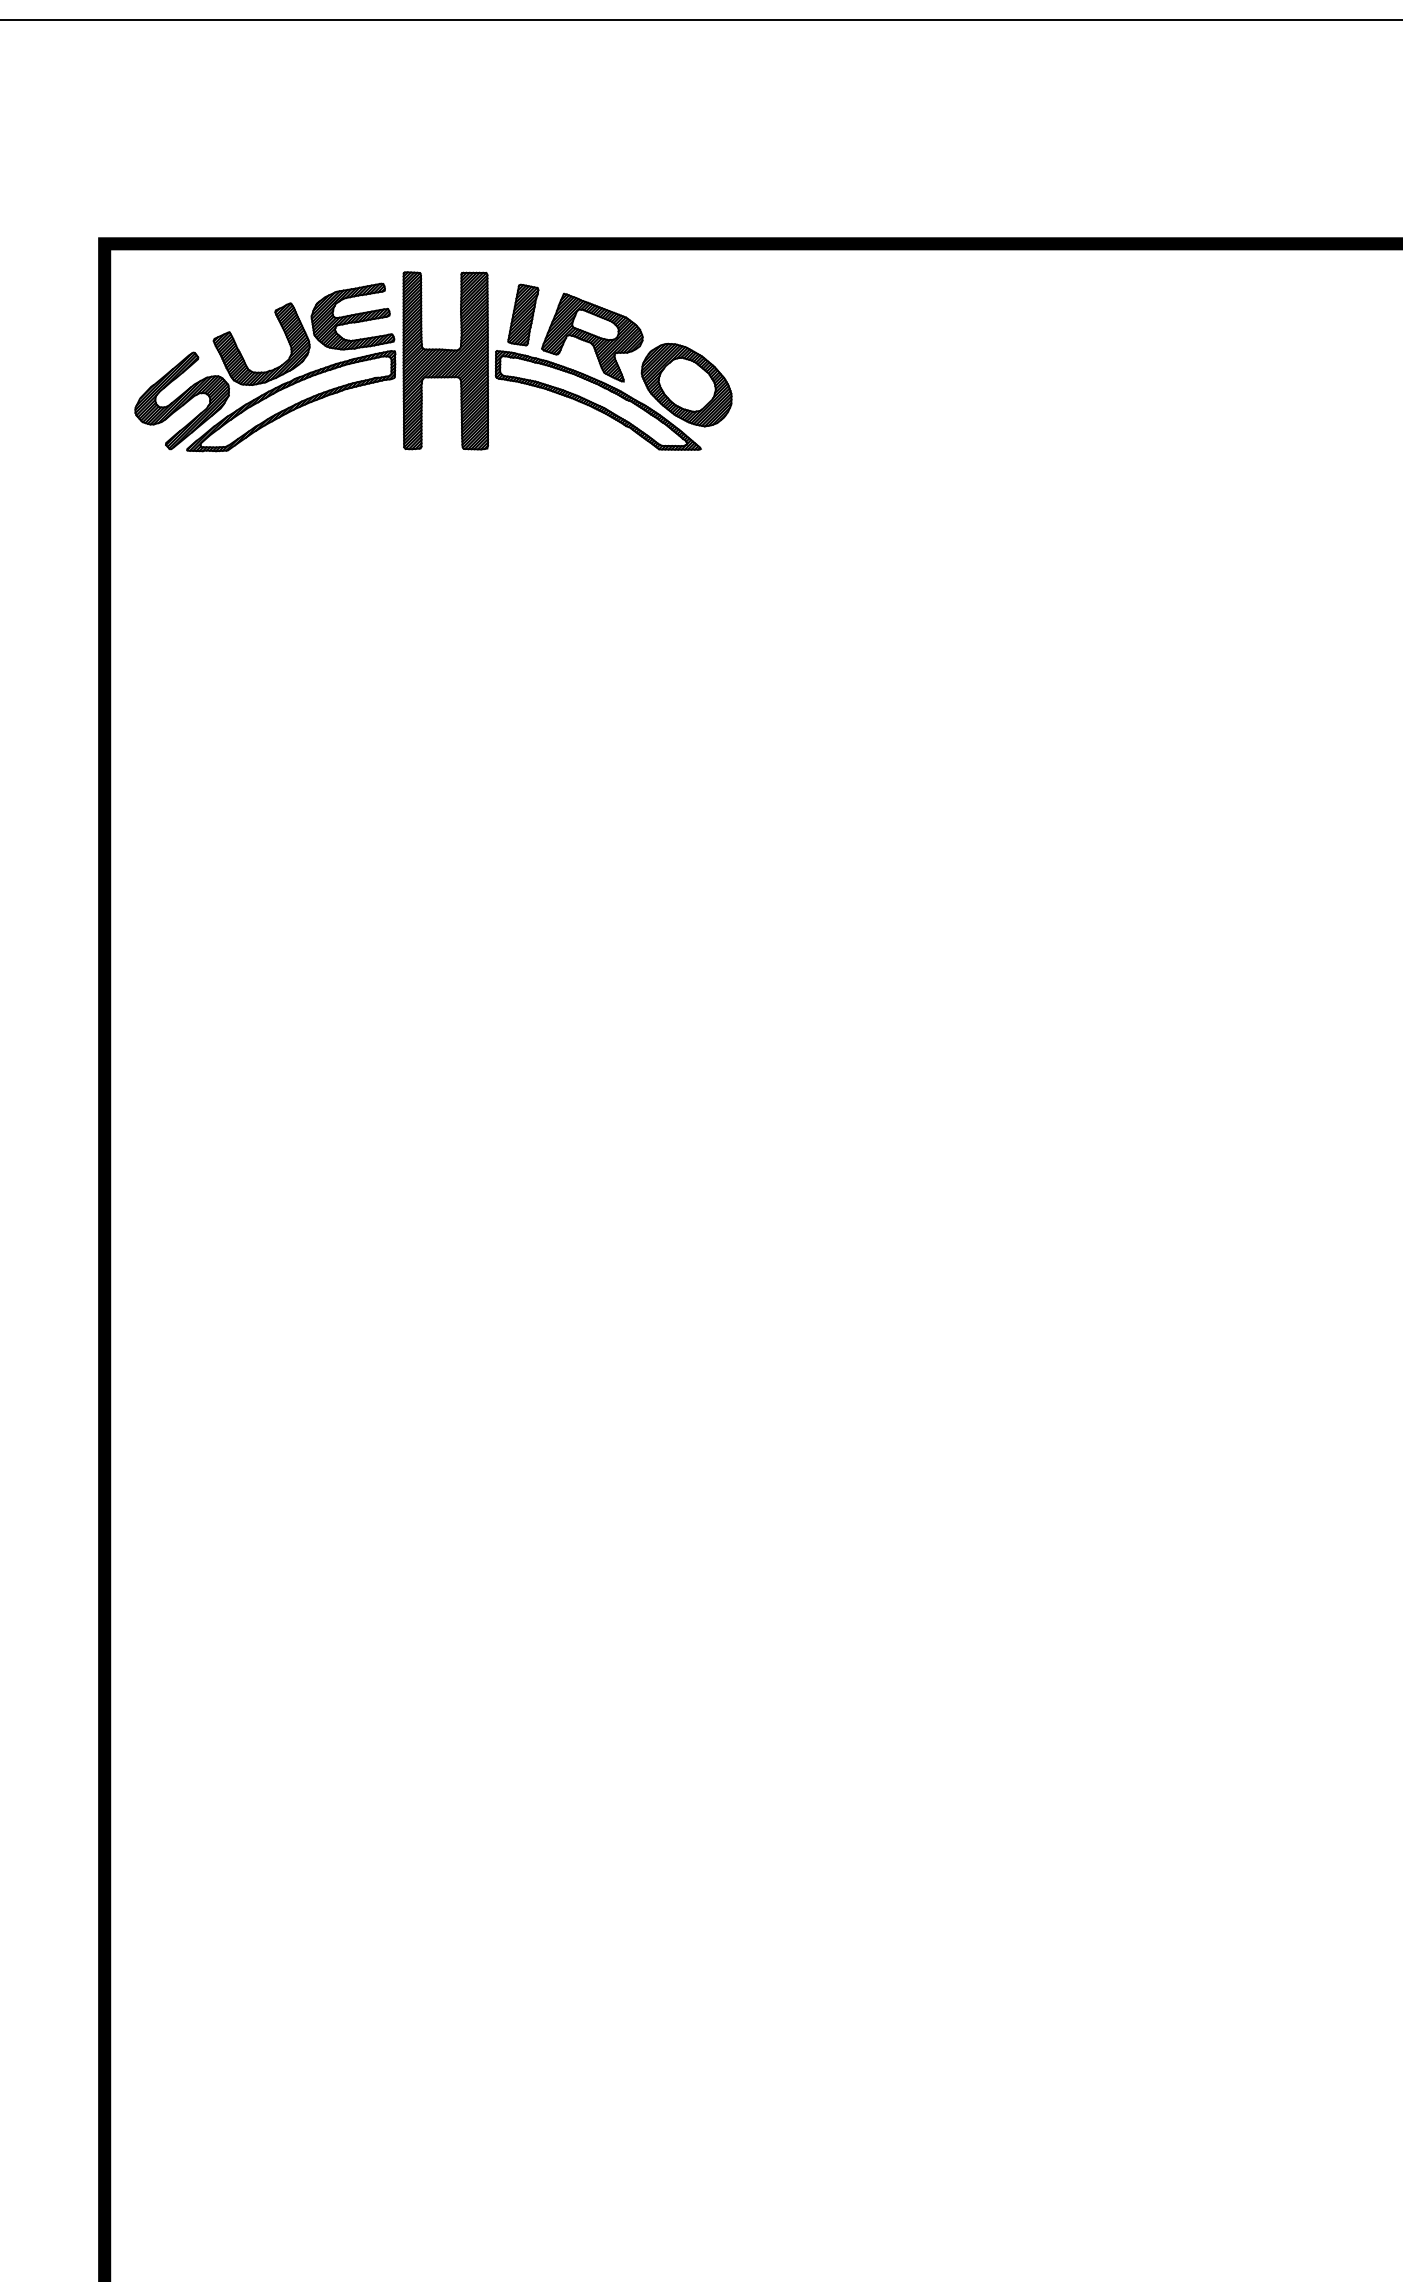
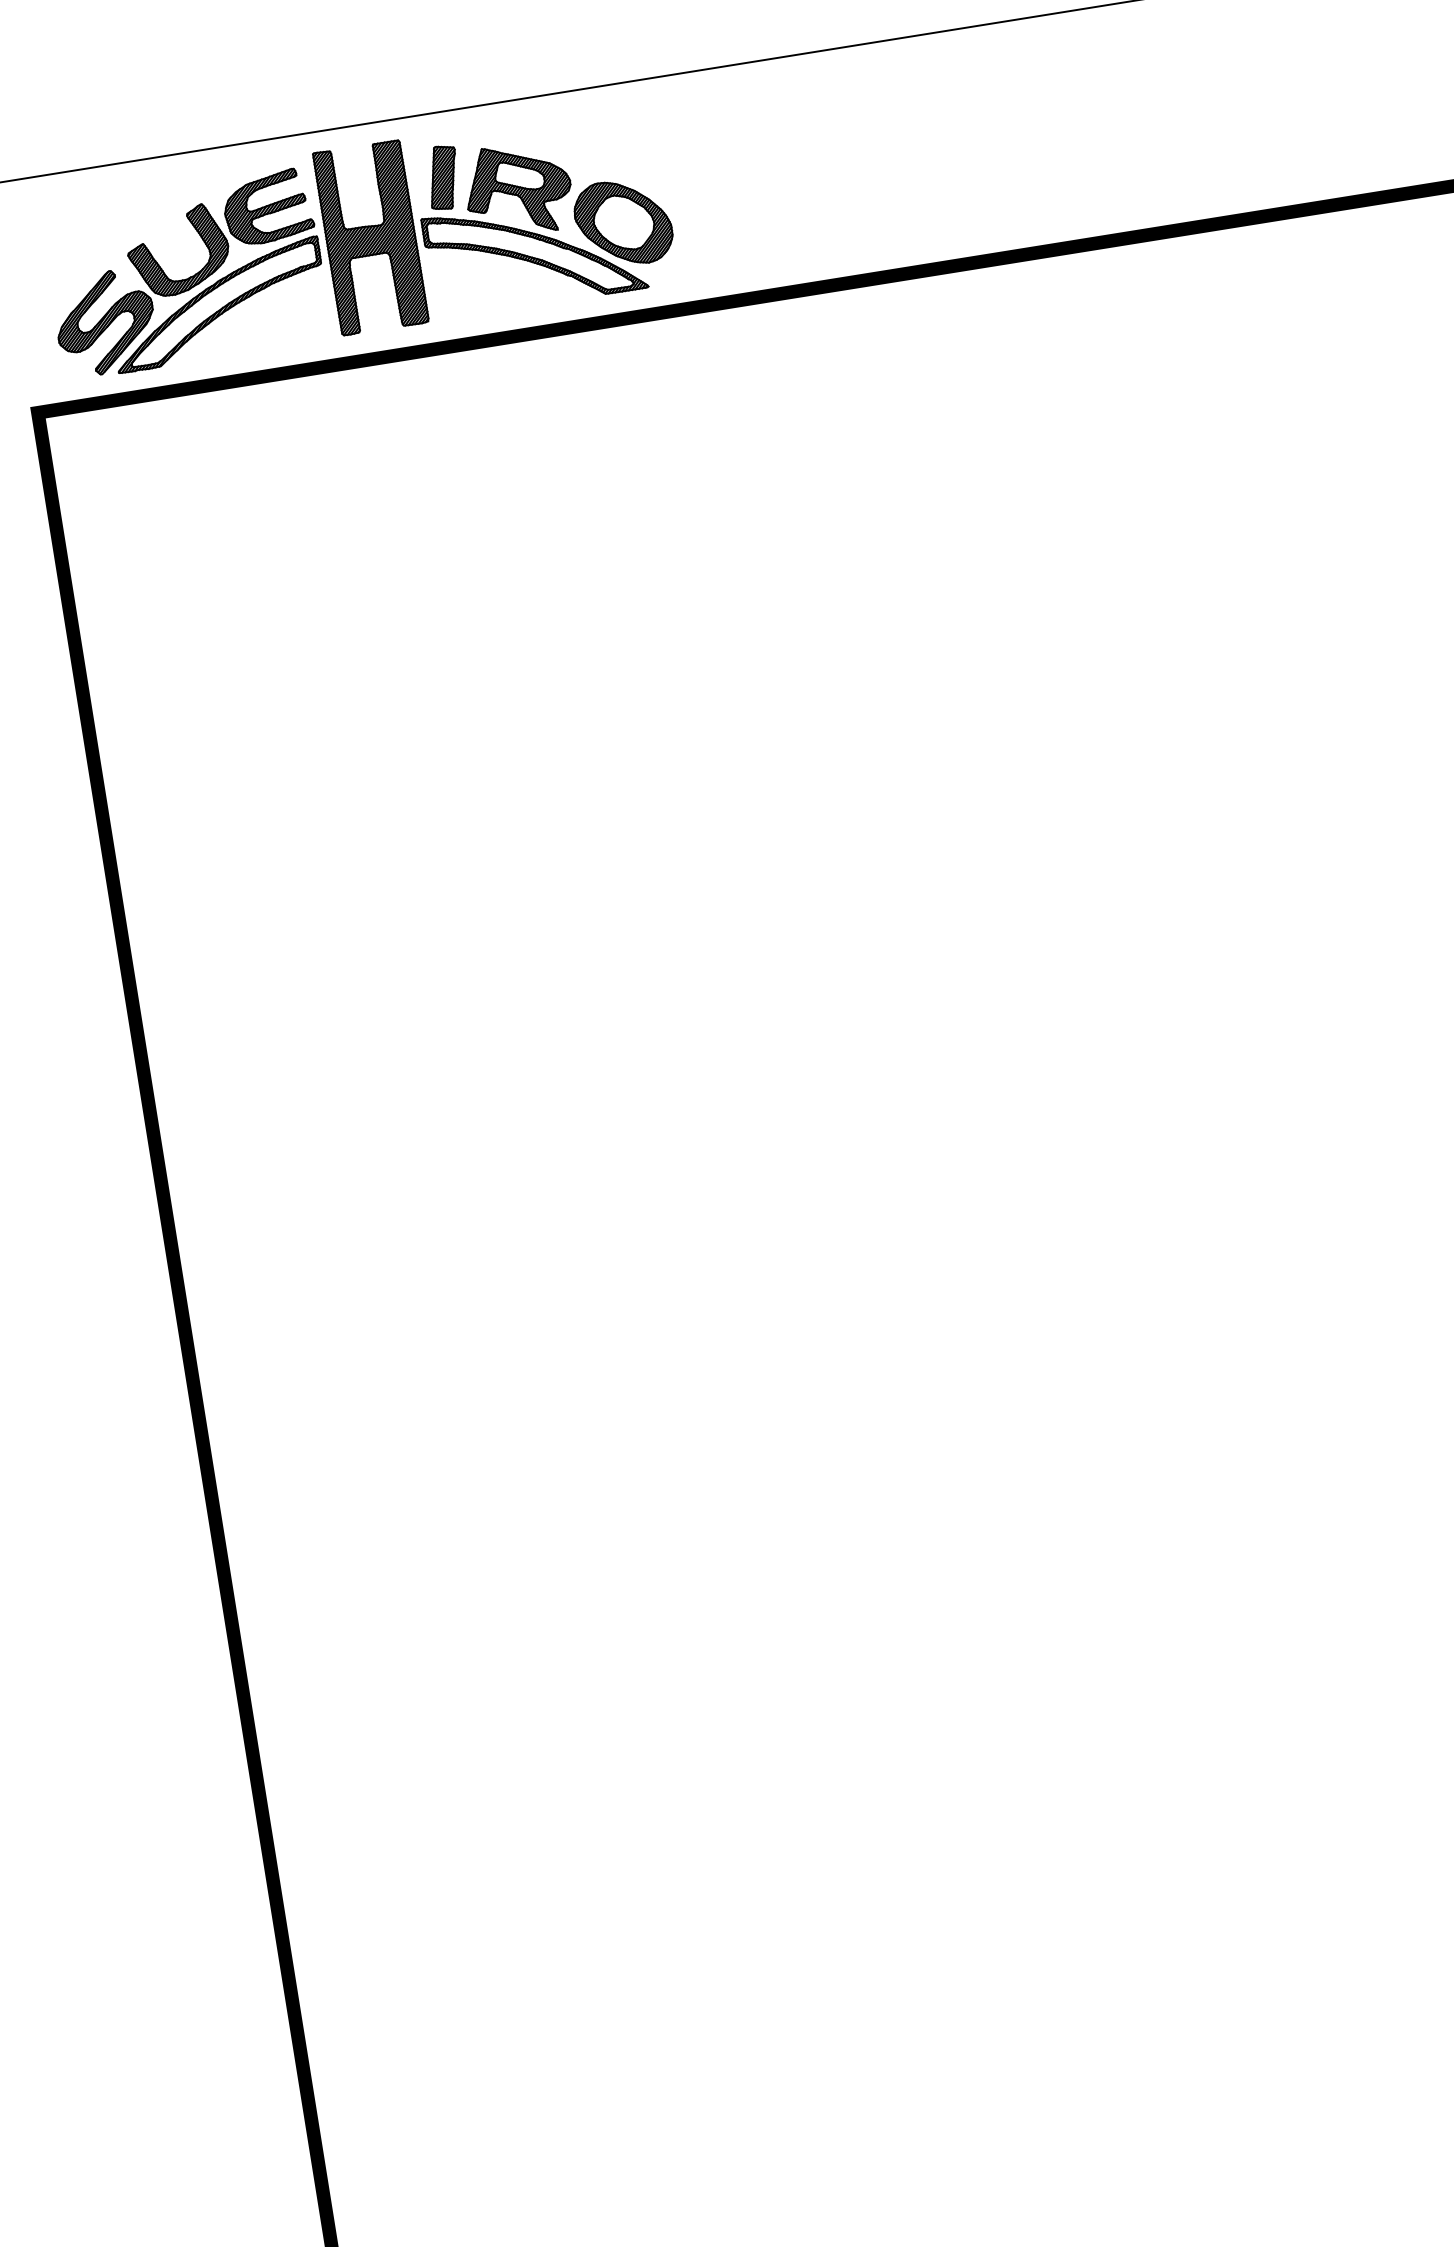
part: (433, 361) -> (358, 240), moved

